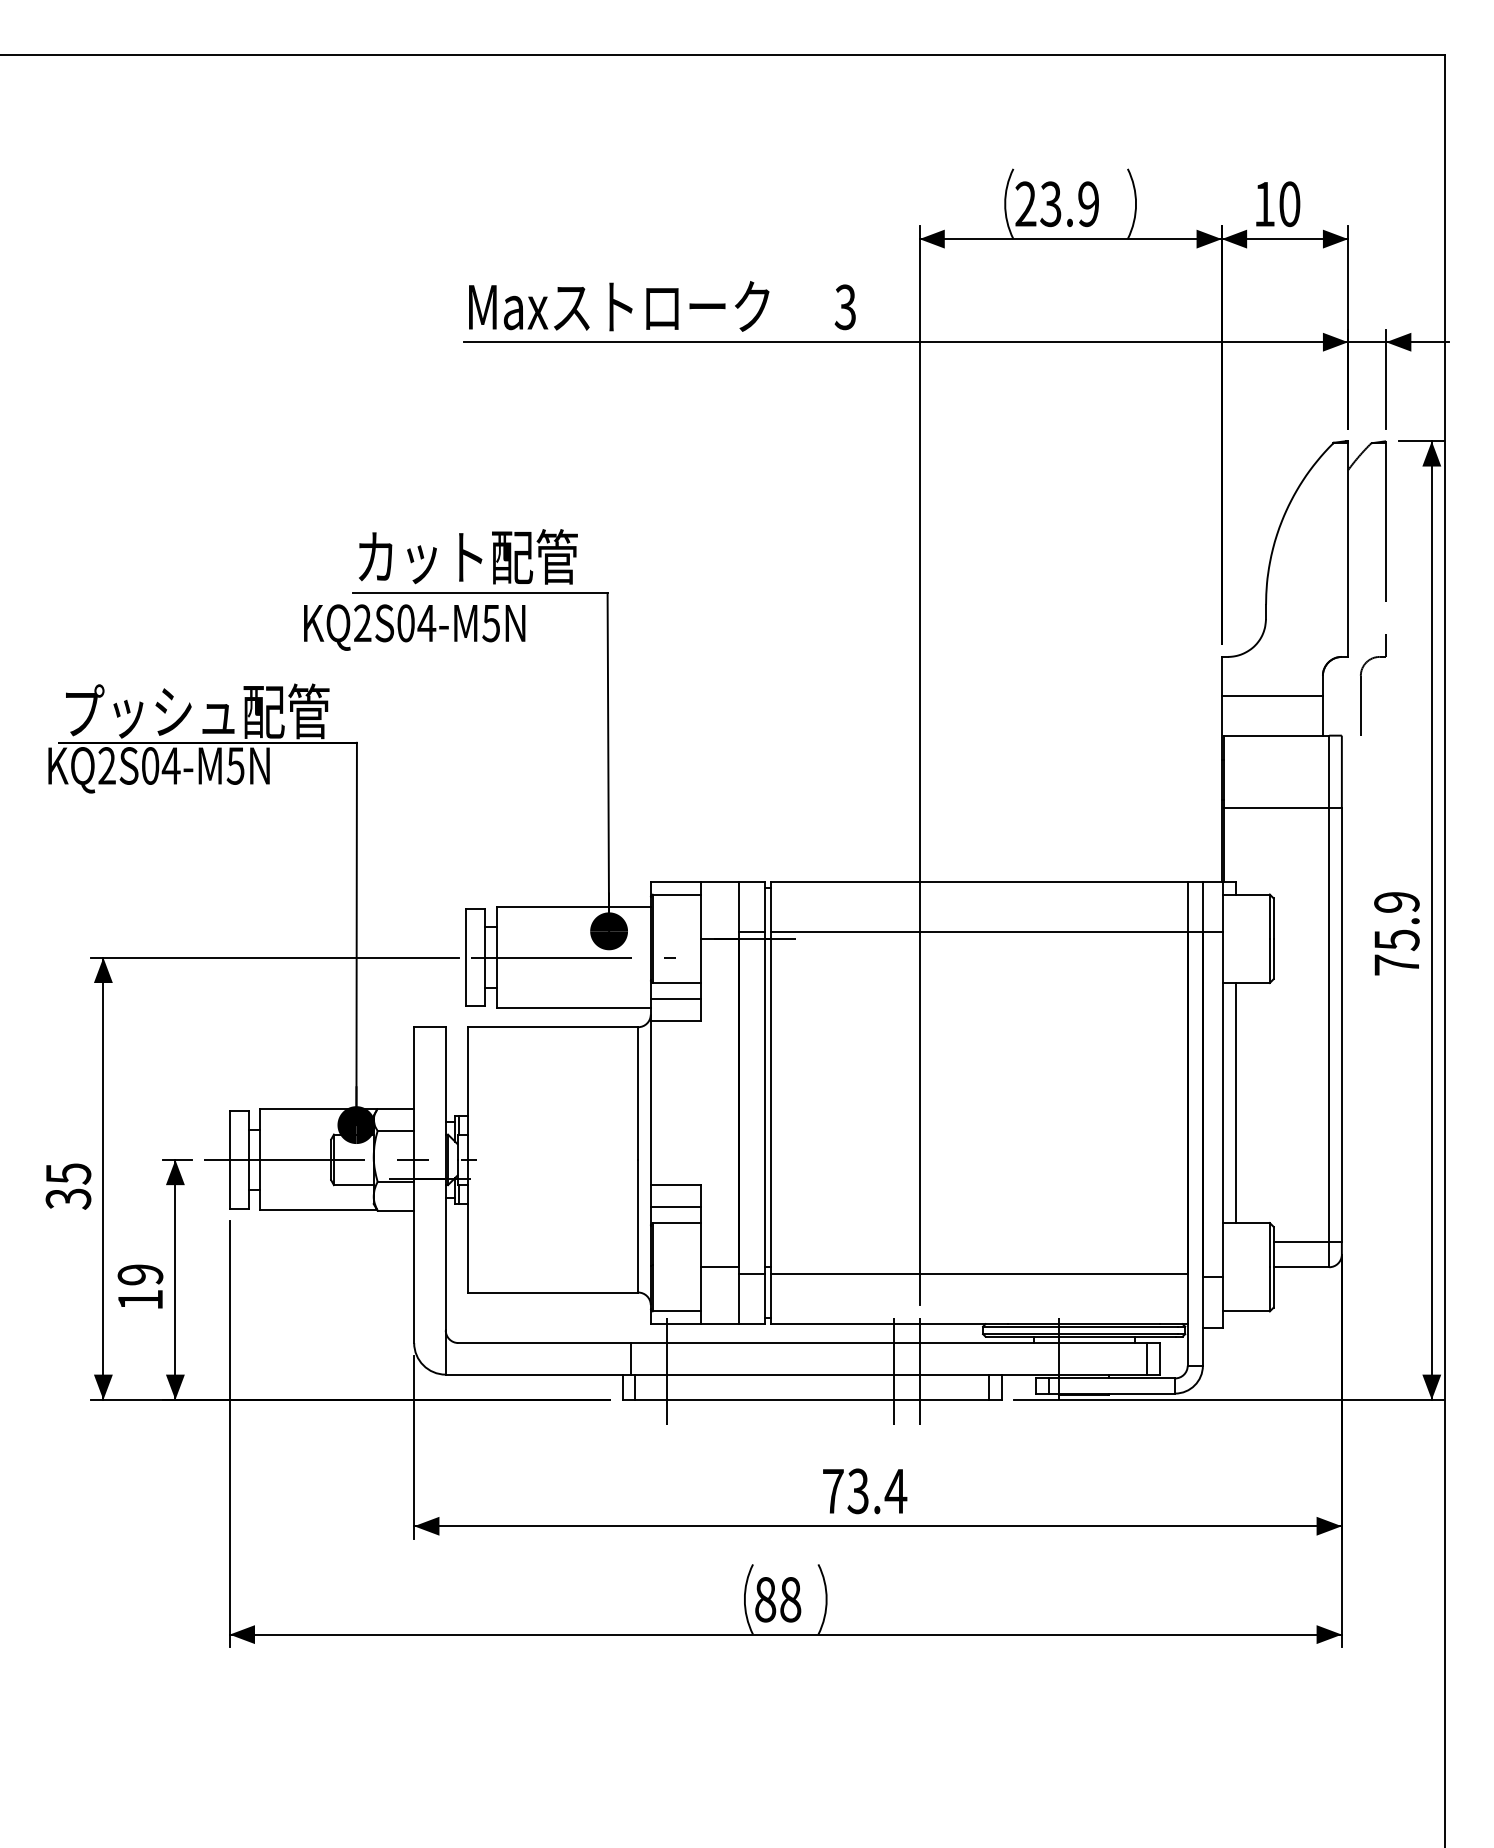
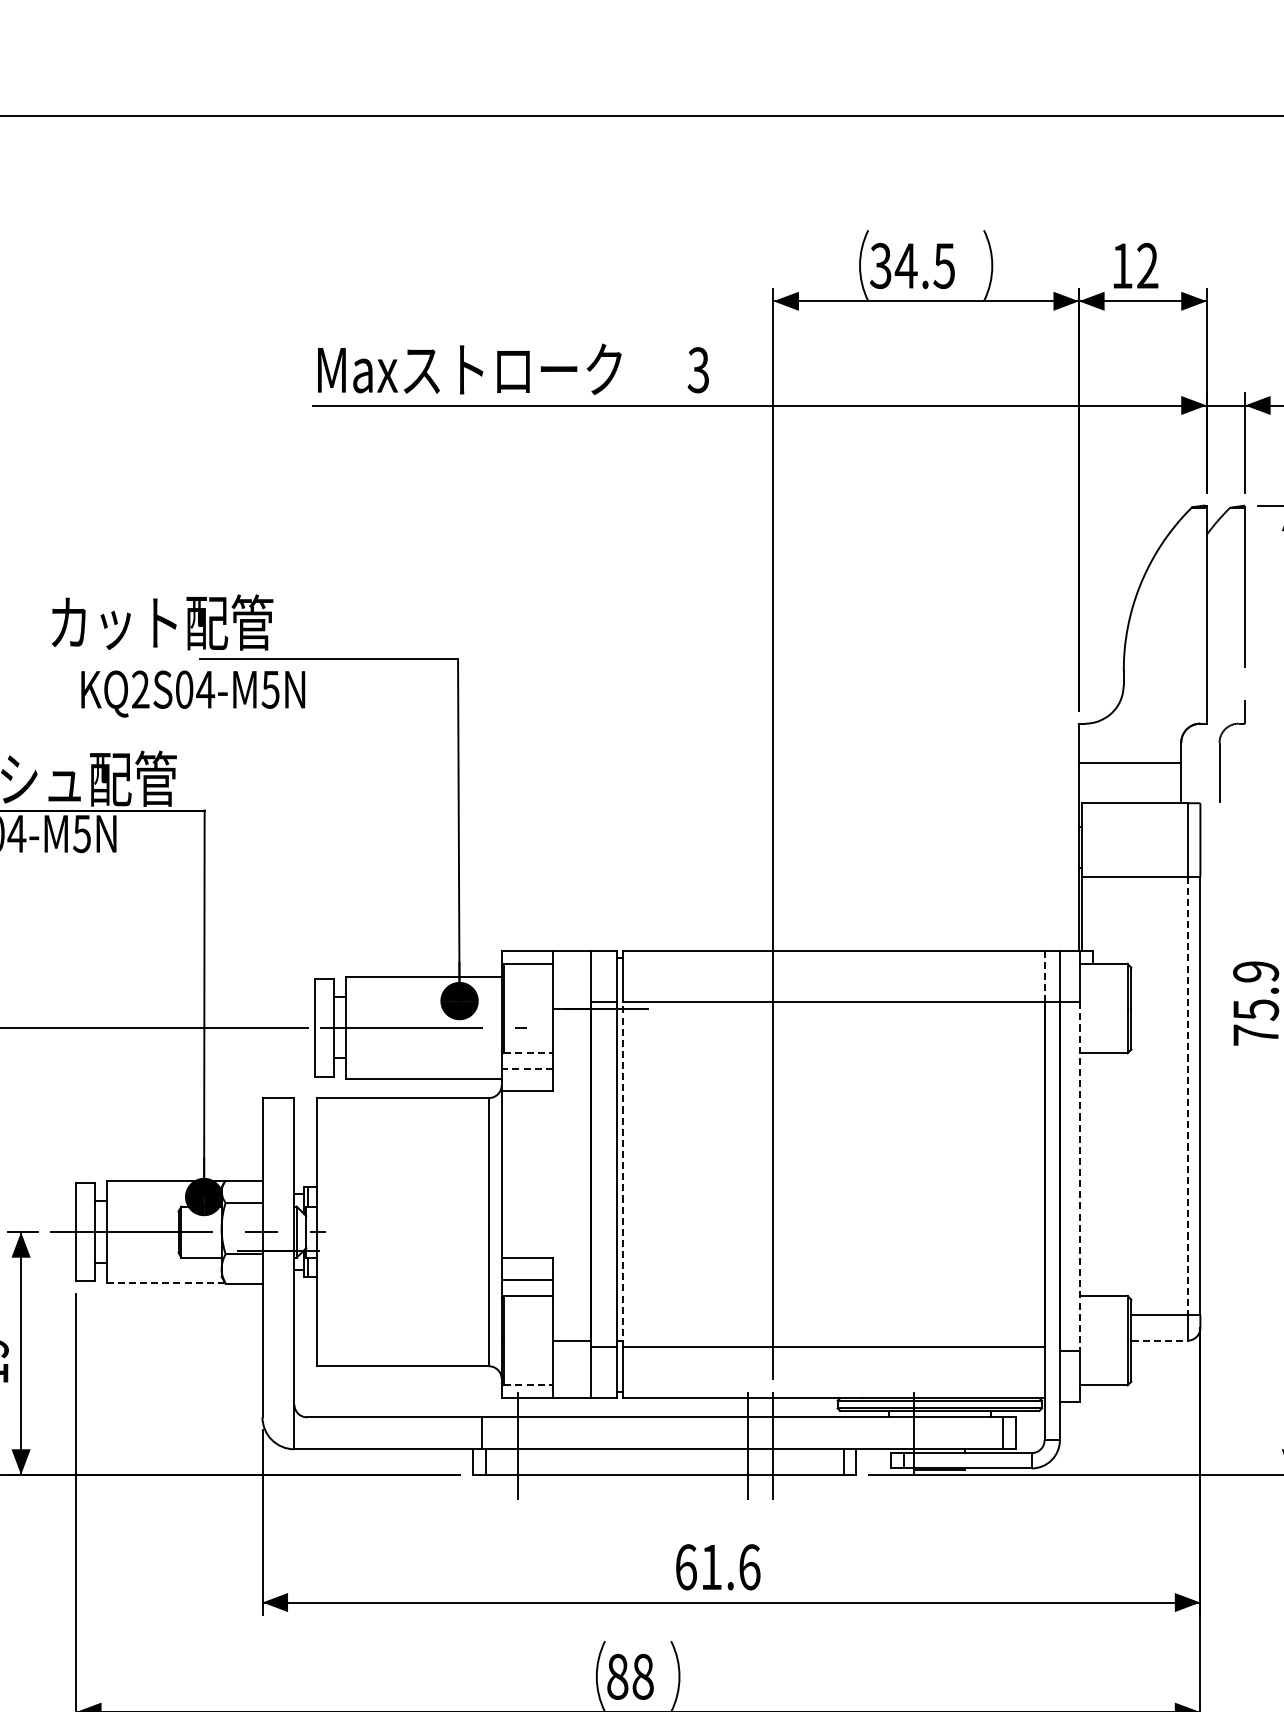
text: (1056, 204) -> (911, 266), 23.9 -> 34.5
text: (1289, 204) -> (1147, 266), 10 -> 12
text: (468, 556) -> (162, 622), moved
text: (414, 627) -> (193, 693), moved
line: (1187, 906) -> (1044, 975), solid -> dashed
line: (677, 982) -> (528, 1052), solid -> dashed
line: (675, 998) -> (526, 1069), solid -> dashed
line: (1329, 1025) -> (1187, 1096), solid -> dashed
line: (1235, 1102) -> (1092, 1174), removed
line: (770, 1103) -> (622, 1175), solid -> dashed
line: (1223, 1105) -> (1080, 1177), solid -> dashed
line: (318, 1210) -> (165, 1283), solid -> dashed
line: (1301, 1267) -> (1159, 1340), solid -> dashed
line: (677, 1311) -> (528, 1385), solid -> dashed
text: (865, 1491) -> (718, 1567), 73.4 -> 61.6

